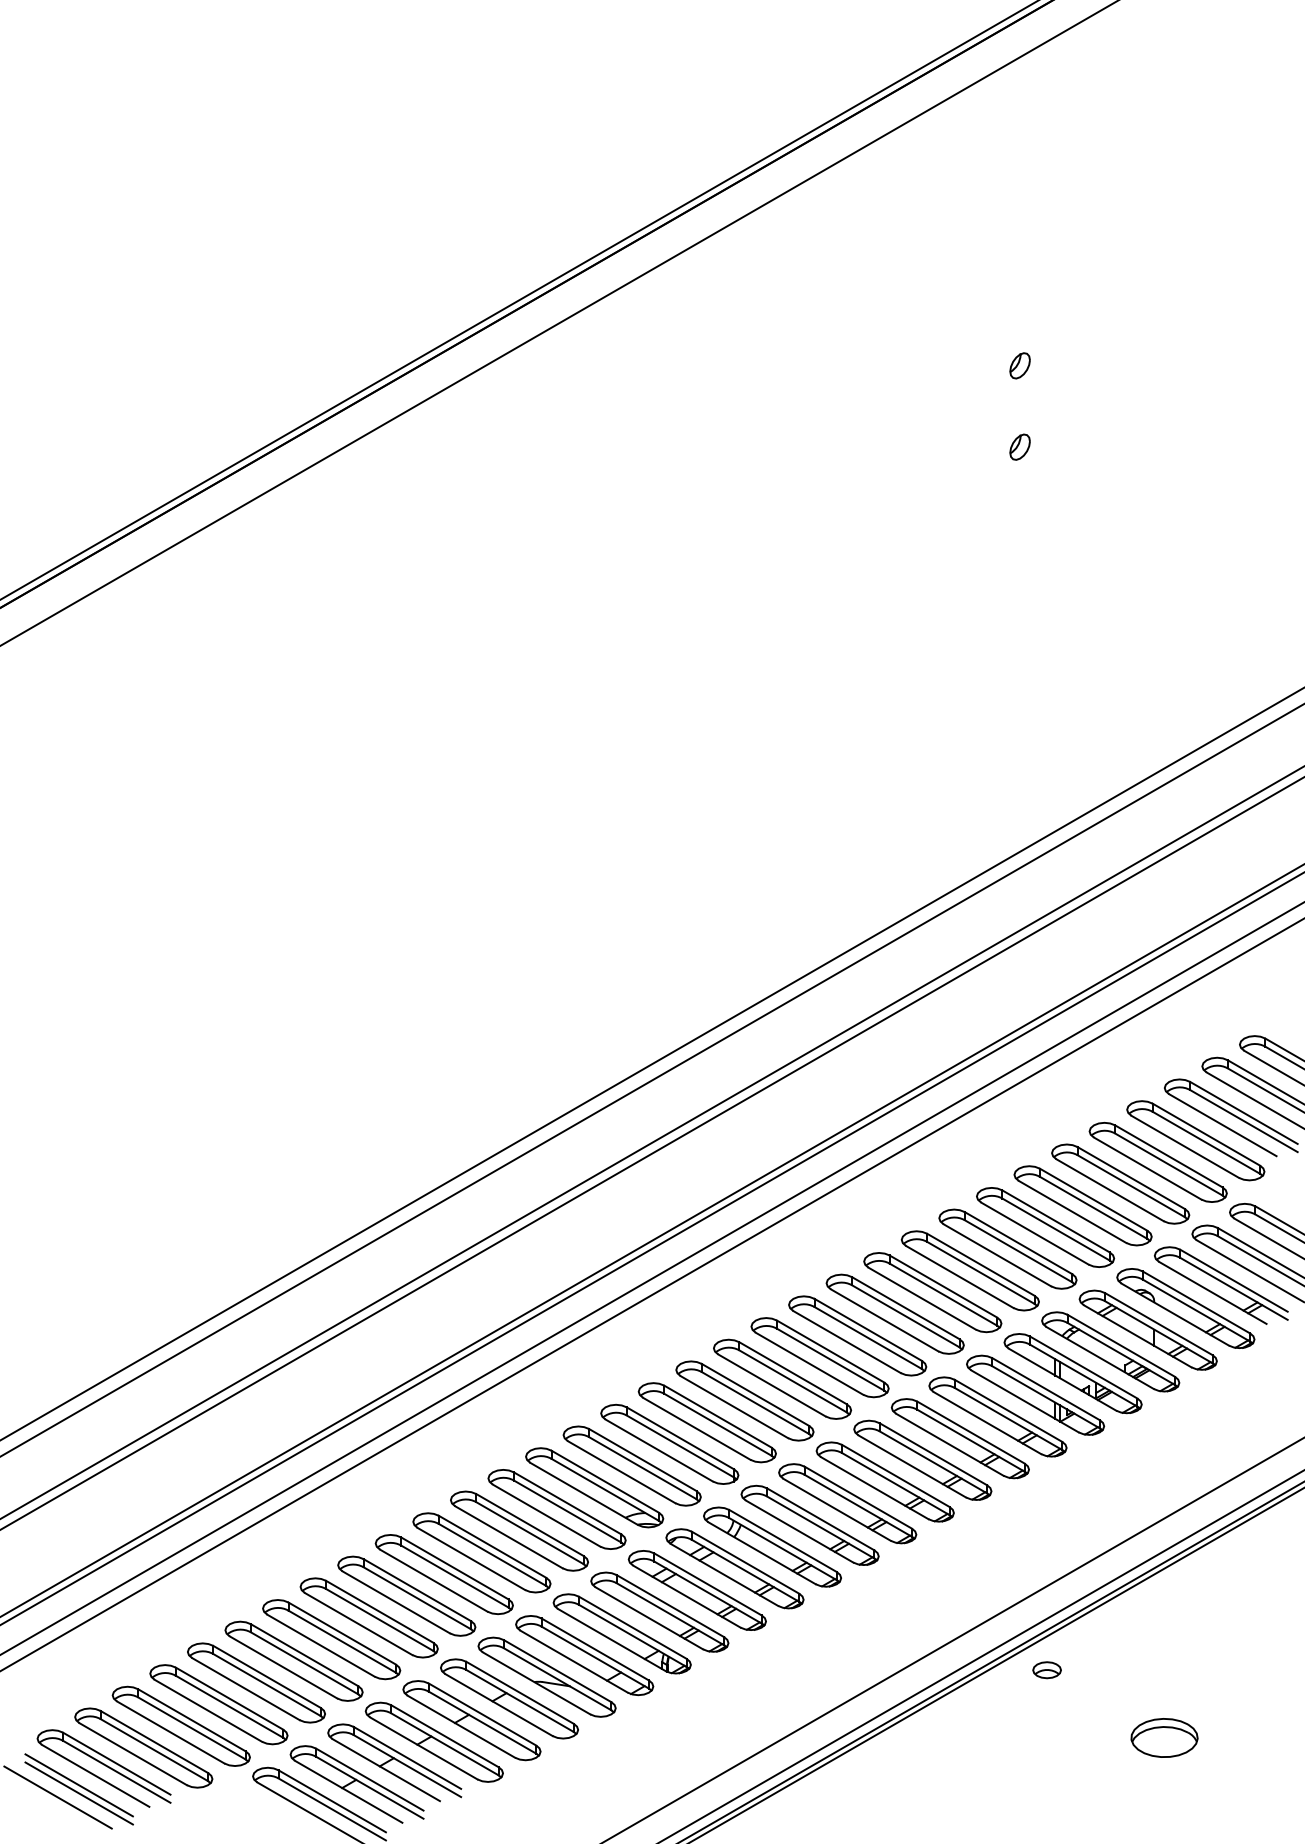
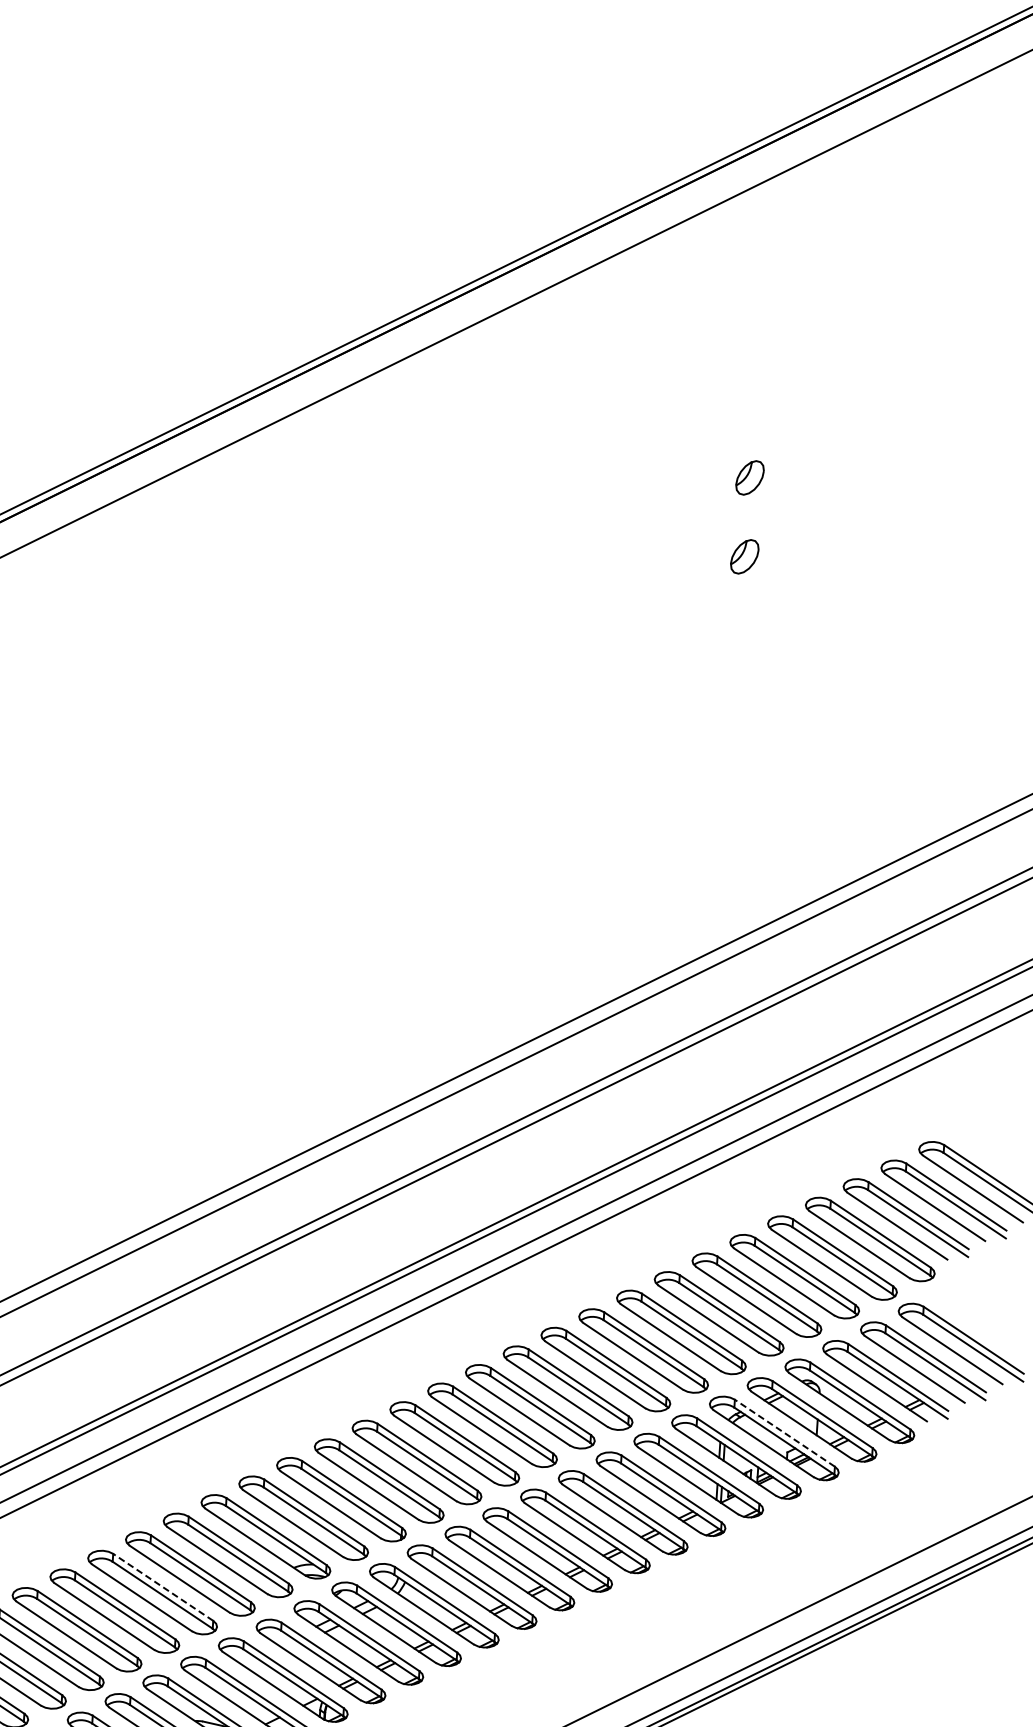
part: (1019, 365) -> (749, 477), size x1.4
part: (1019, 446) -> (744, 556), size x1.4
line: (1120, 1345) -> (784, 1432), solid -> dashed
line: (492, 1546) -> (163, 1587), solid -> dashed

